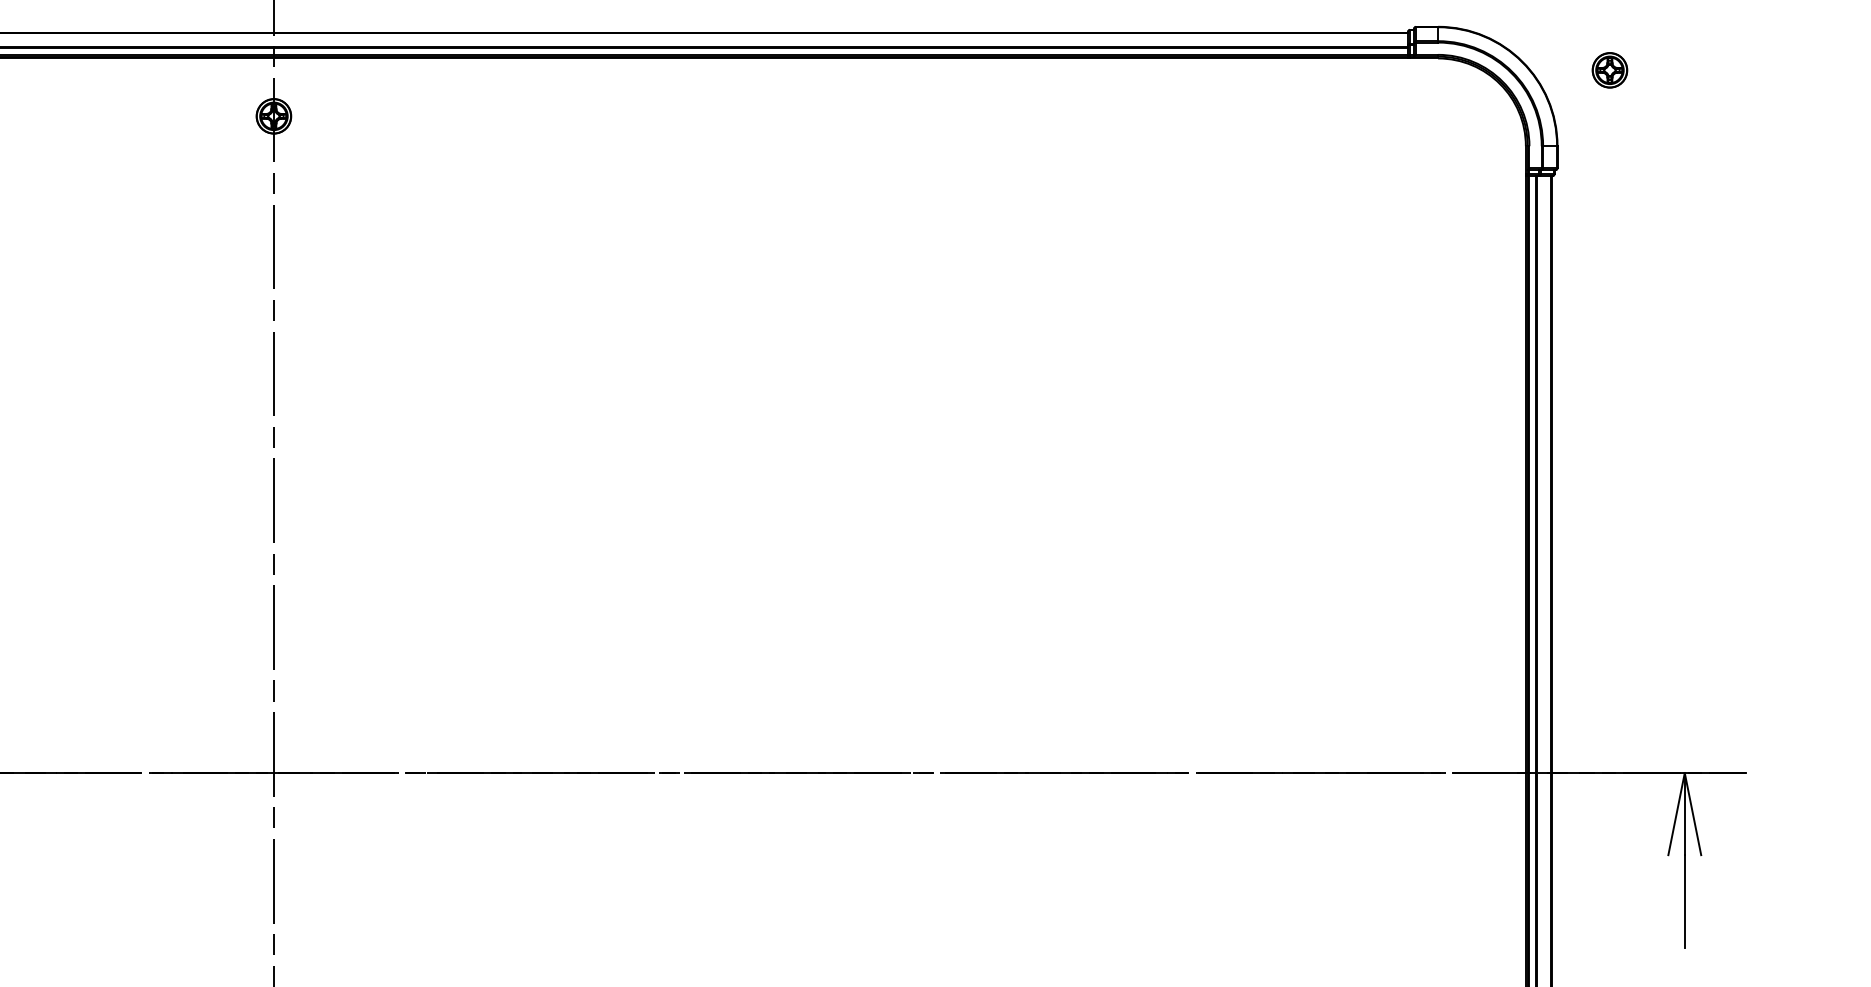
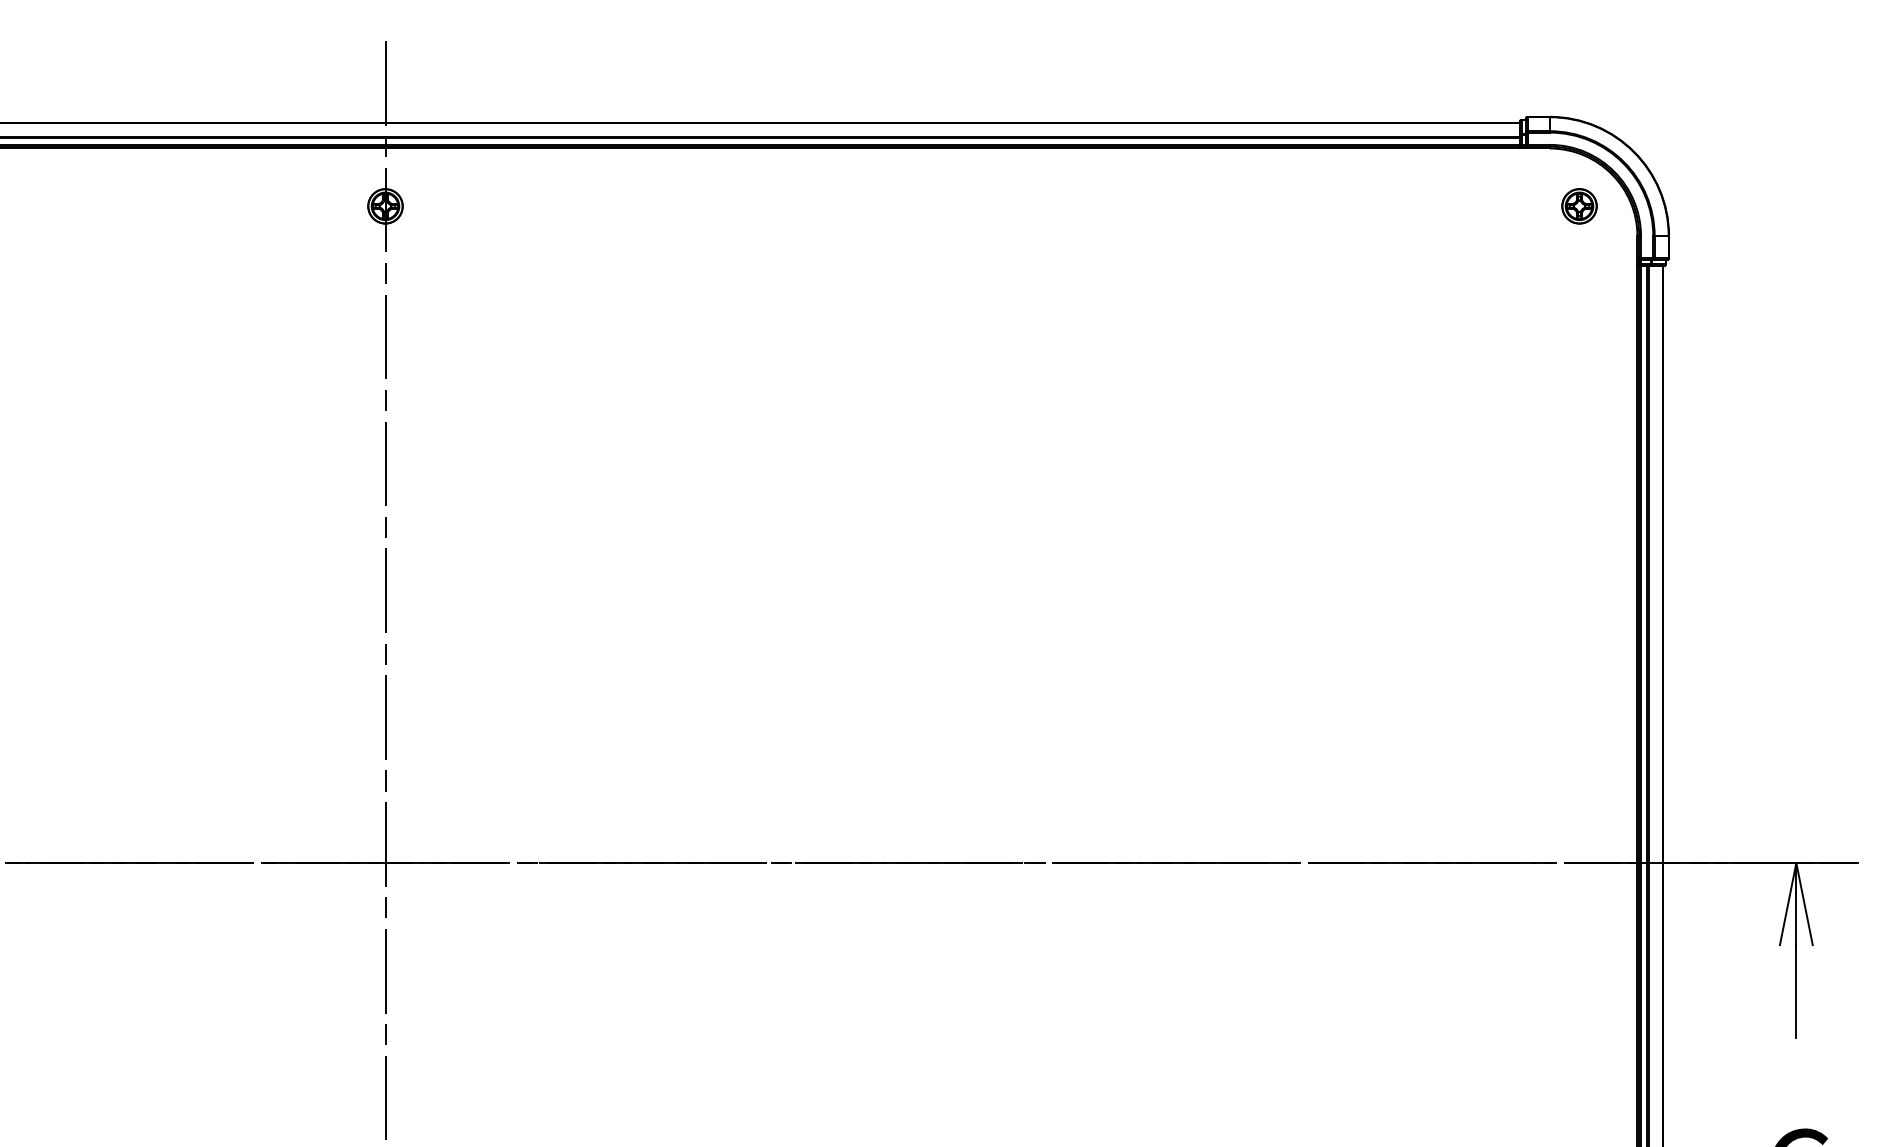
part: (1609, 70) -> (1579, 206), moved

